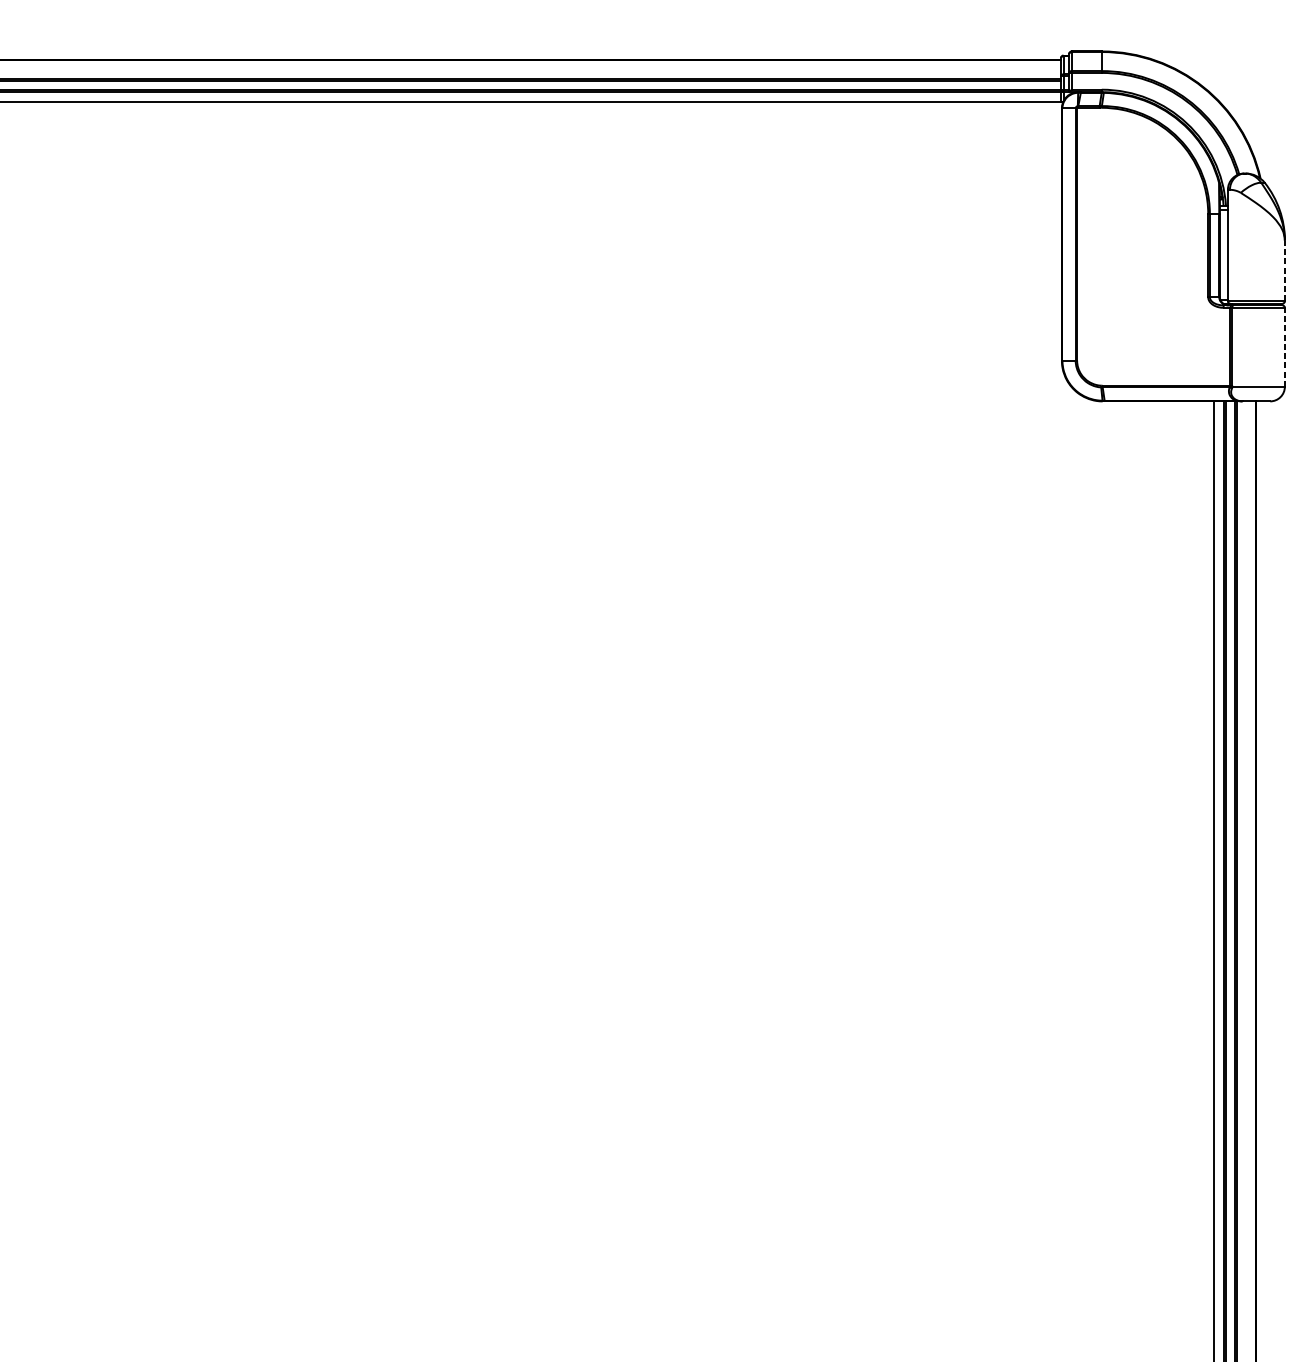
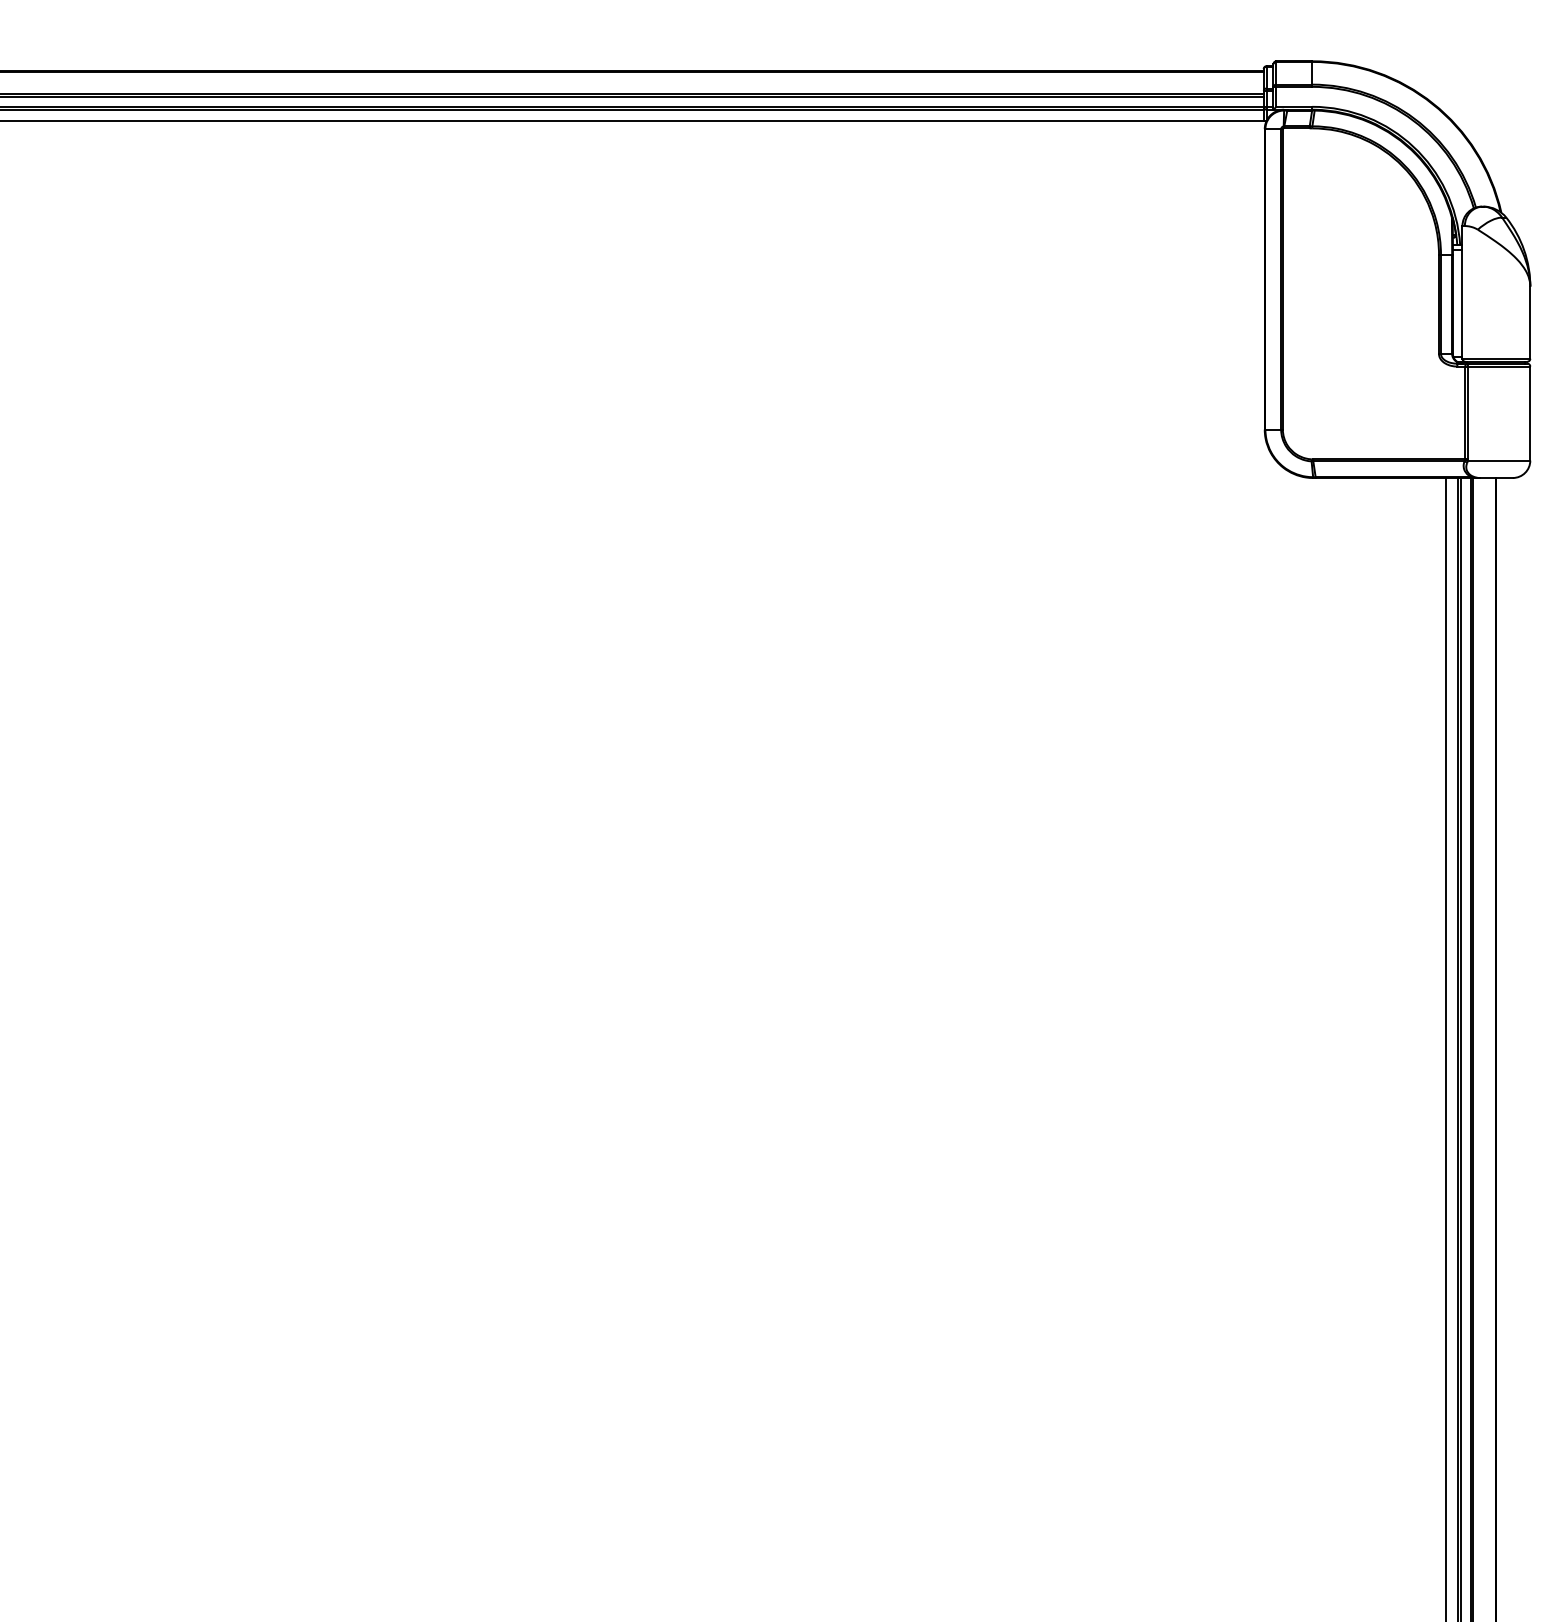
line: (1285, 270) -> (1530, 322), dashed -> solid
line: (1285, 347) -> (1530, 413), dashed -> solid

